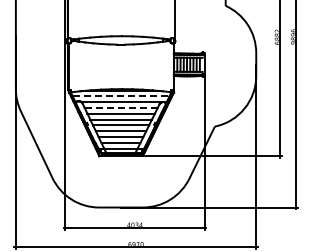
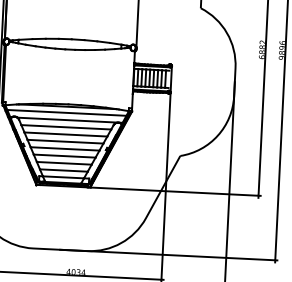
line: (121, 96) -> (67, 113), dashed -> solid
line: (121, 107) -> (66, 126), dashed -> solid

